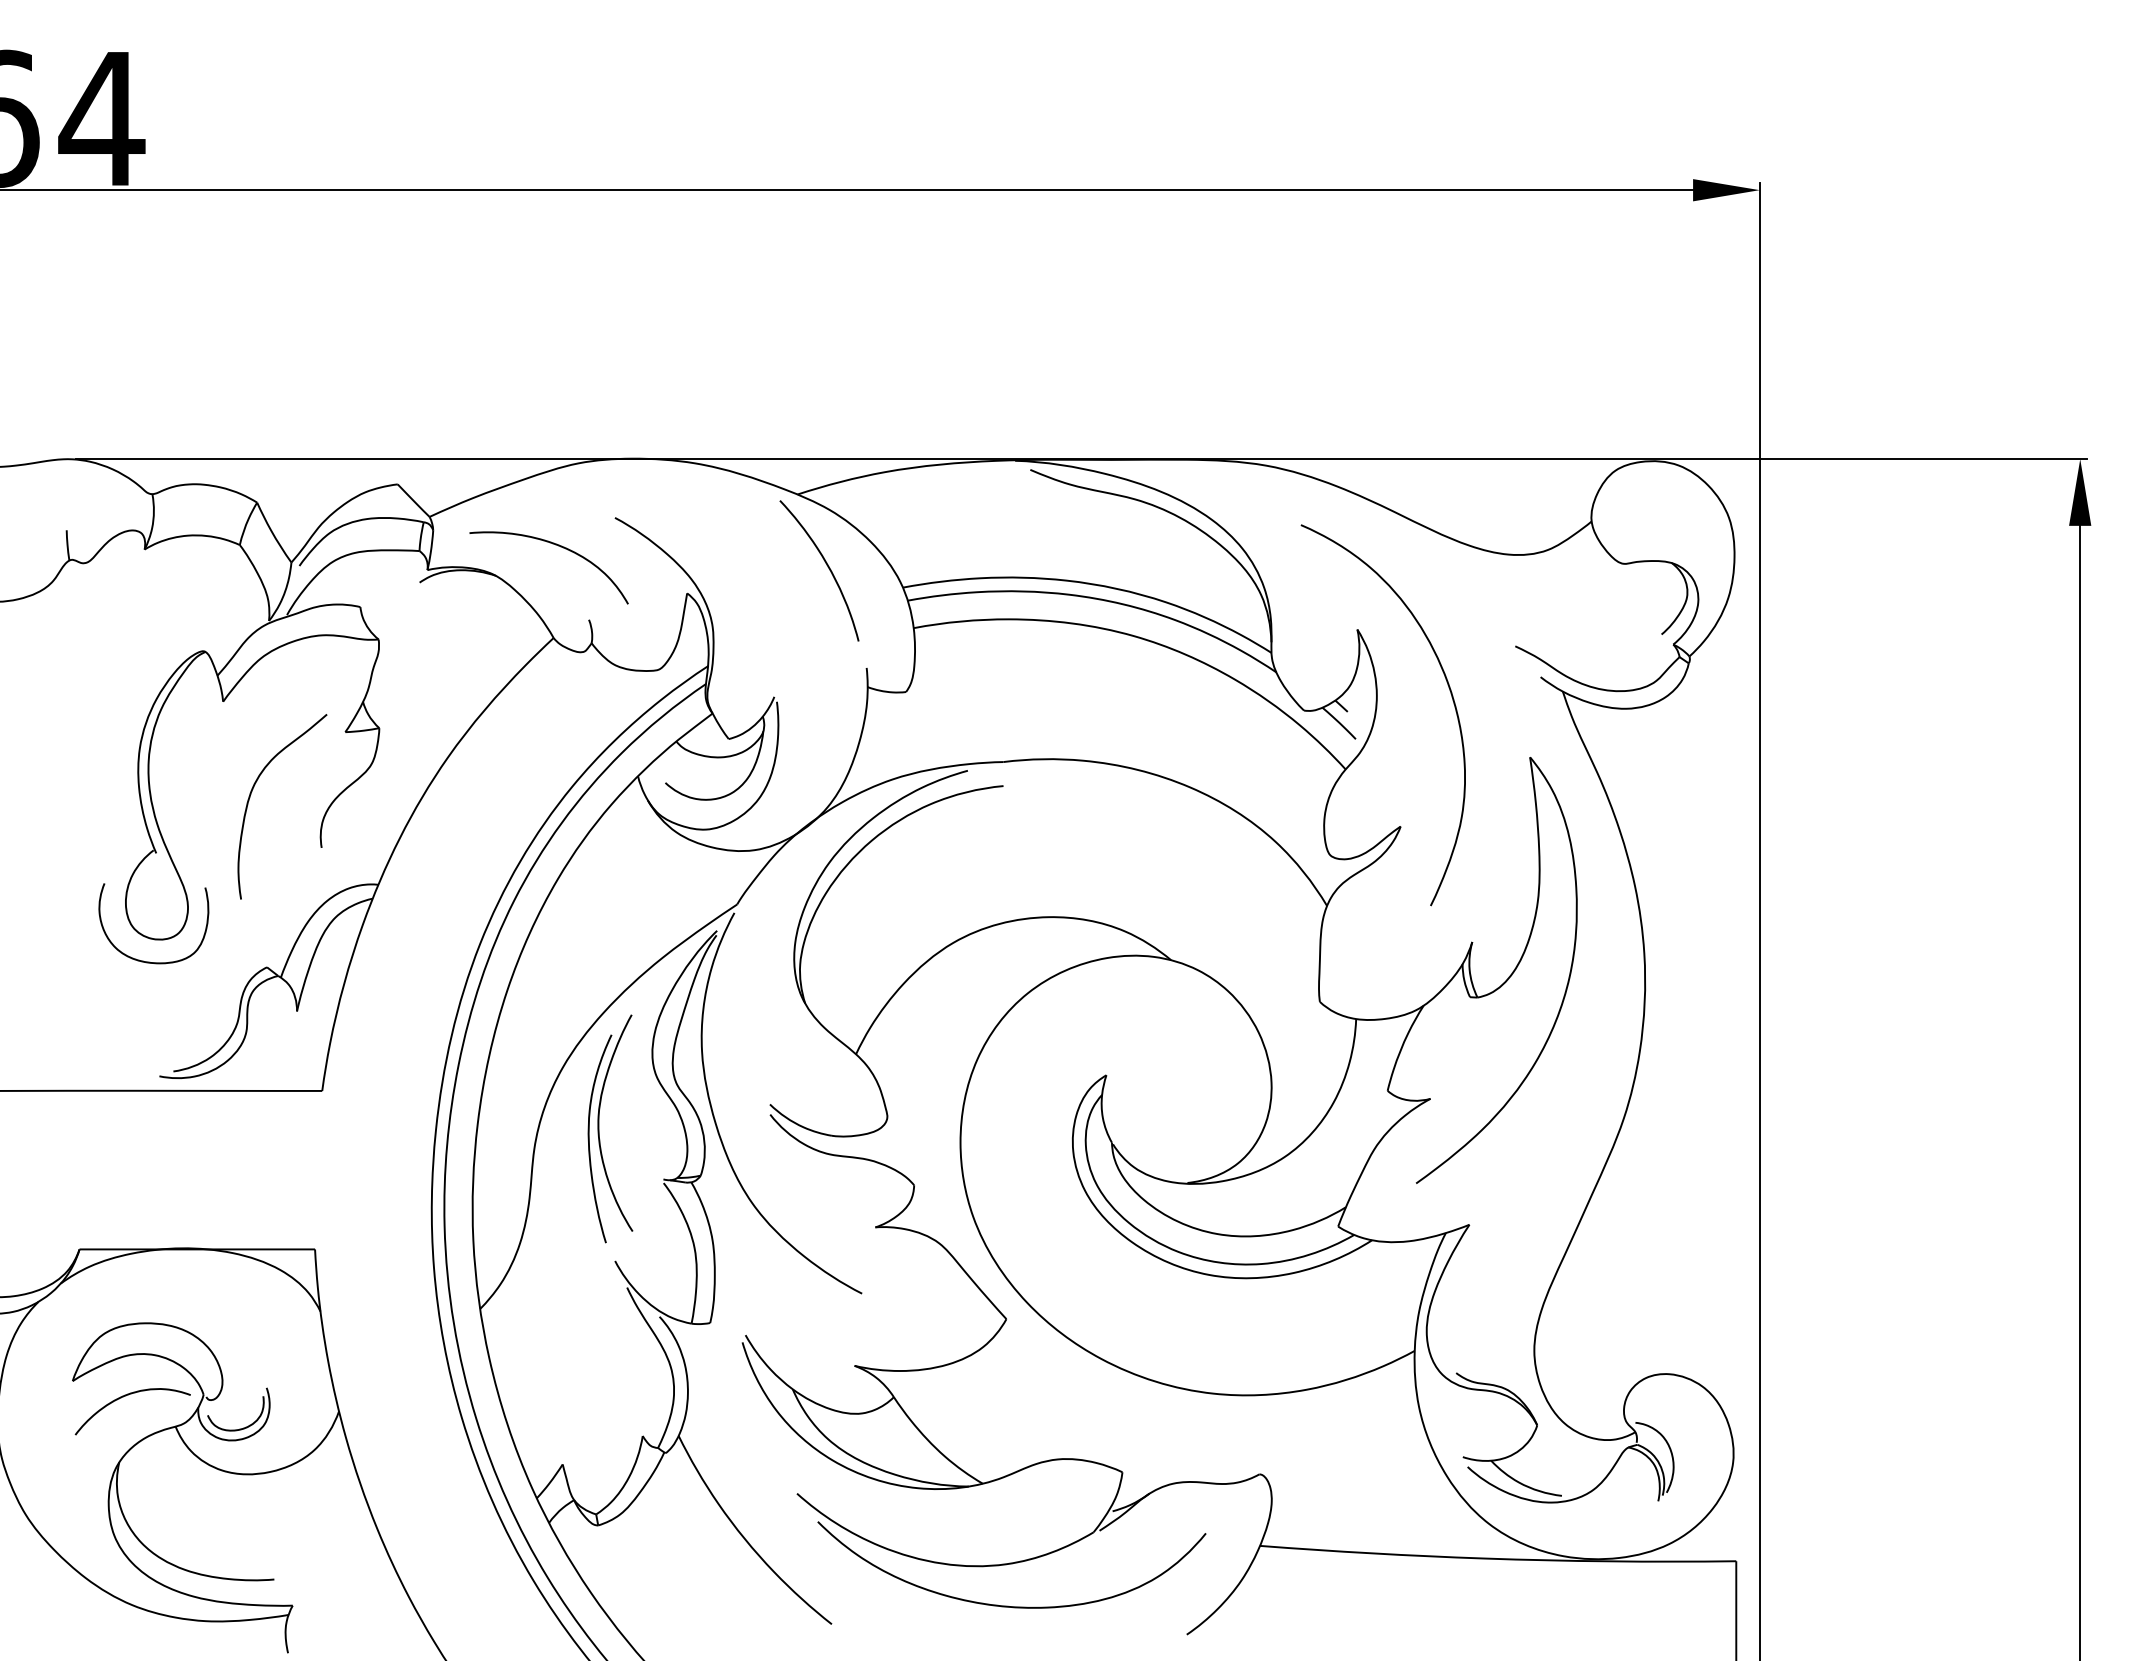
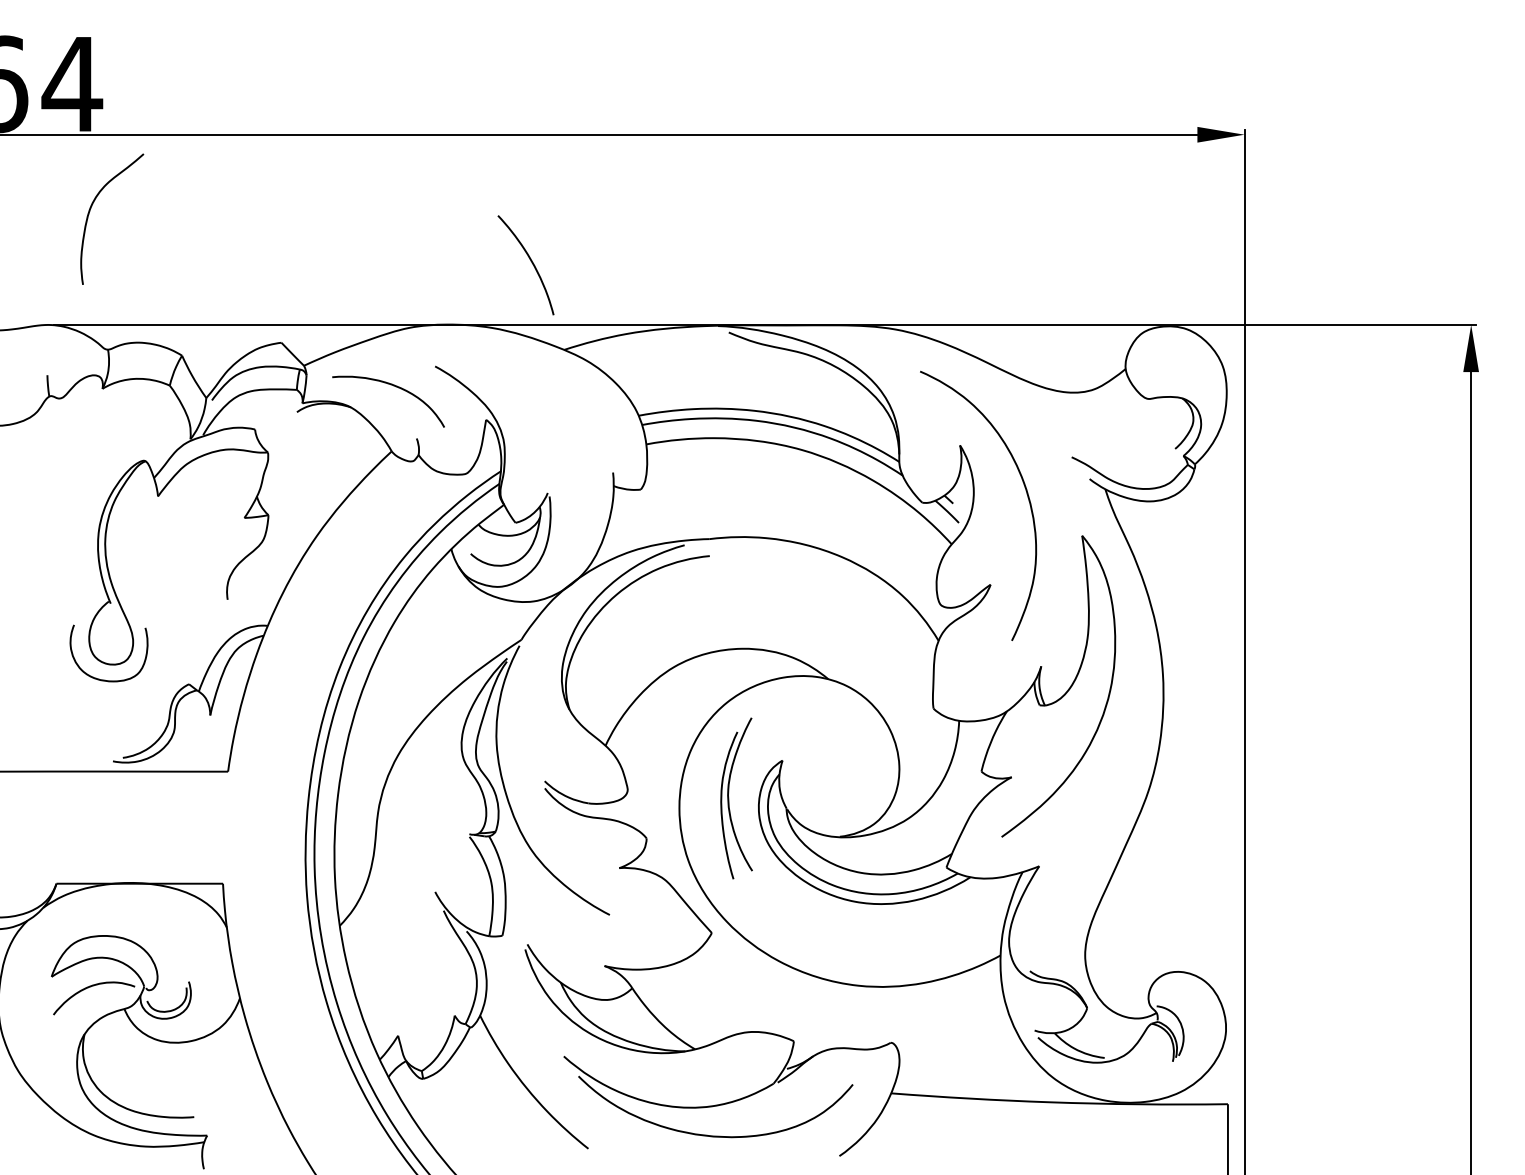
curve: (827, 567) -> (531, 262), moved
curve: (251, 794) -> (90, 210), moved
part: (599, 1128) -> (728, 798), moved

